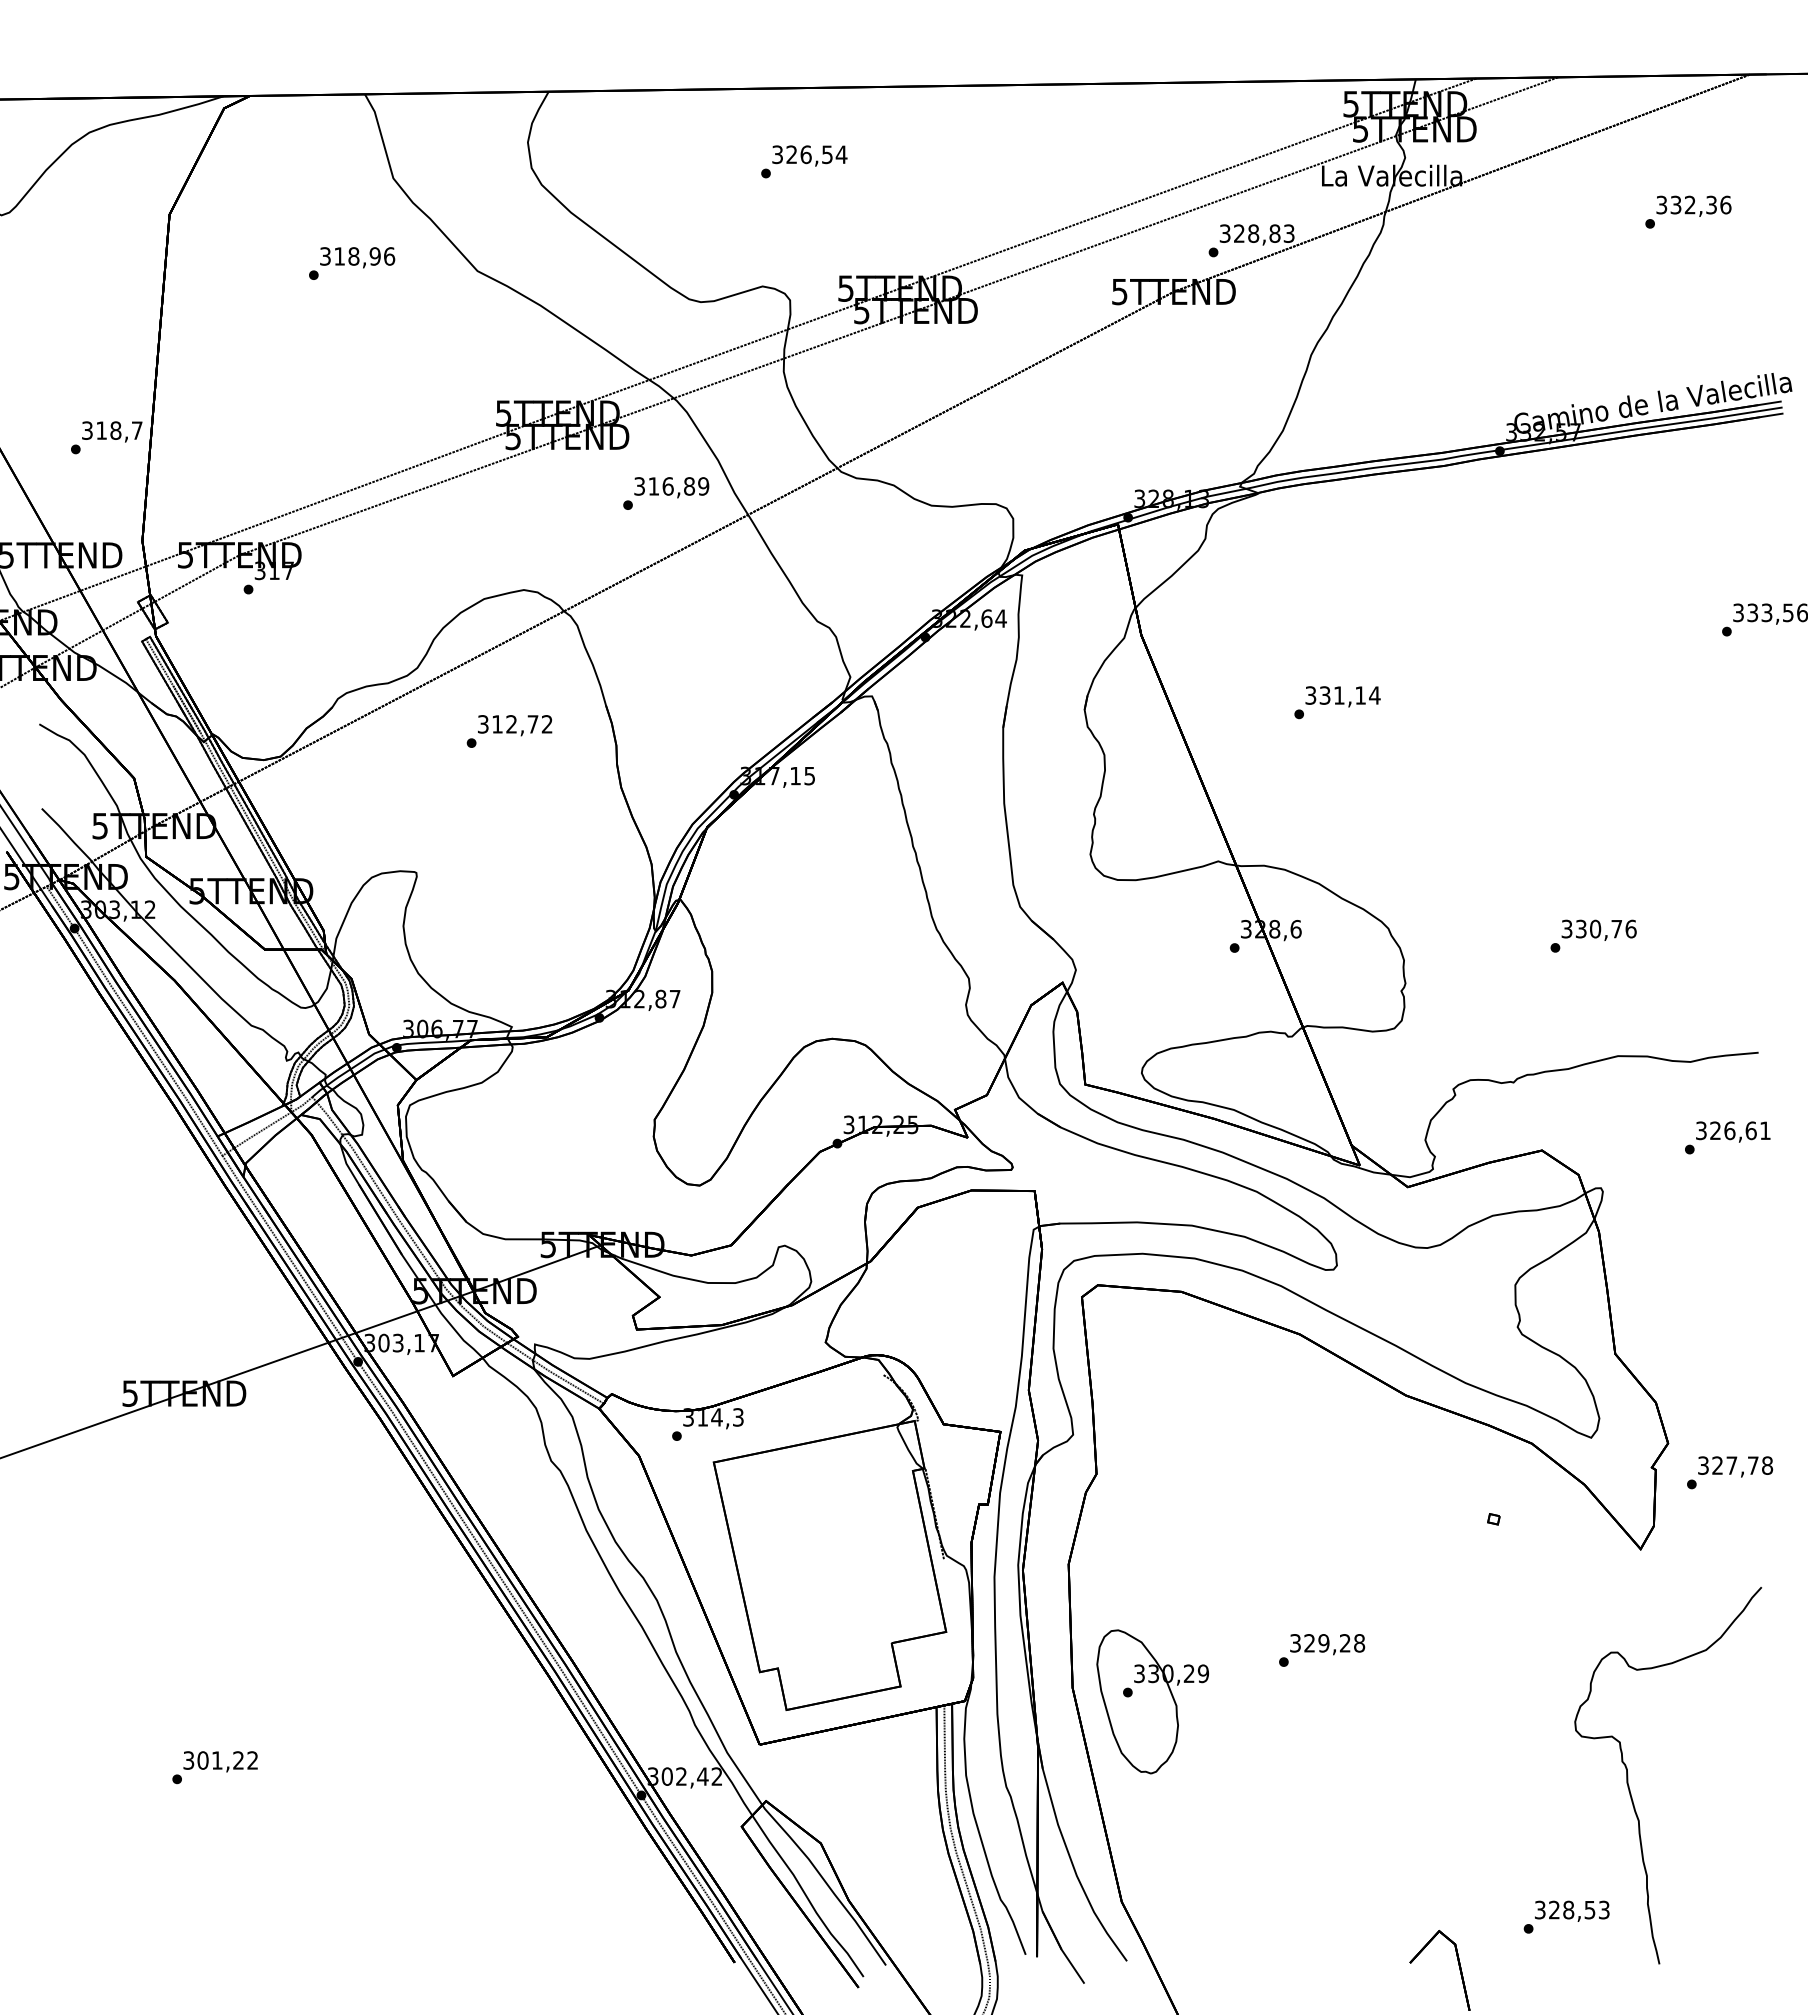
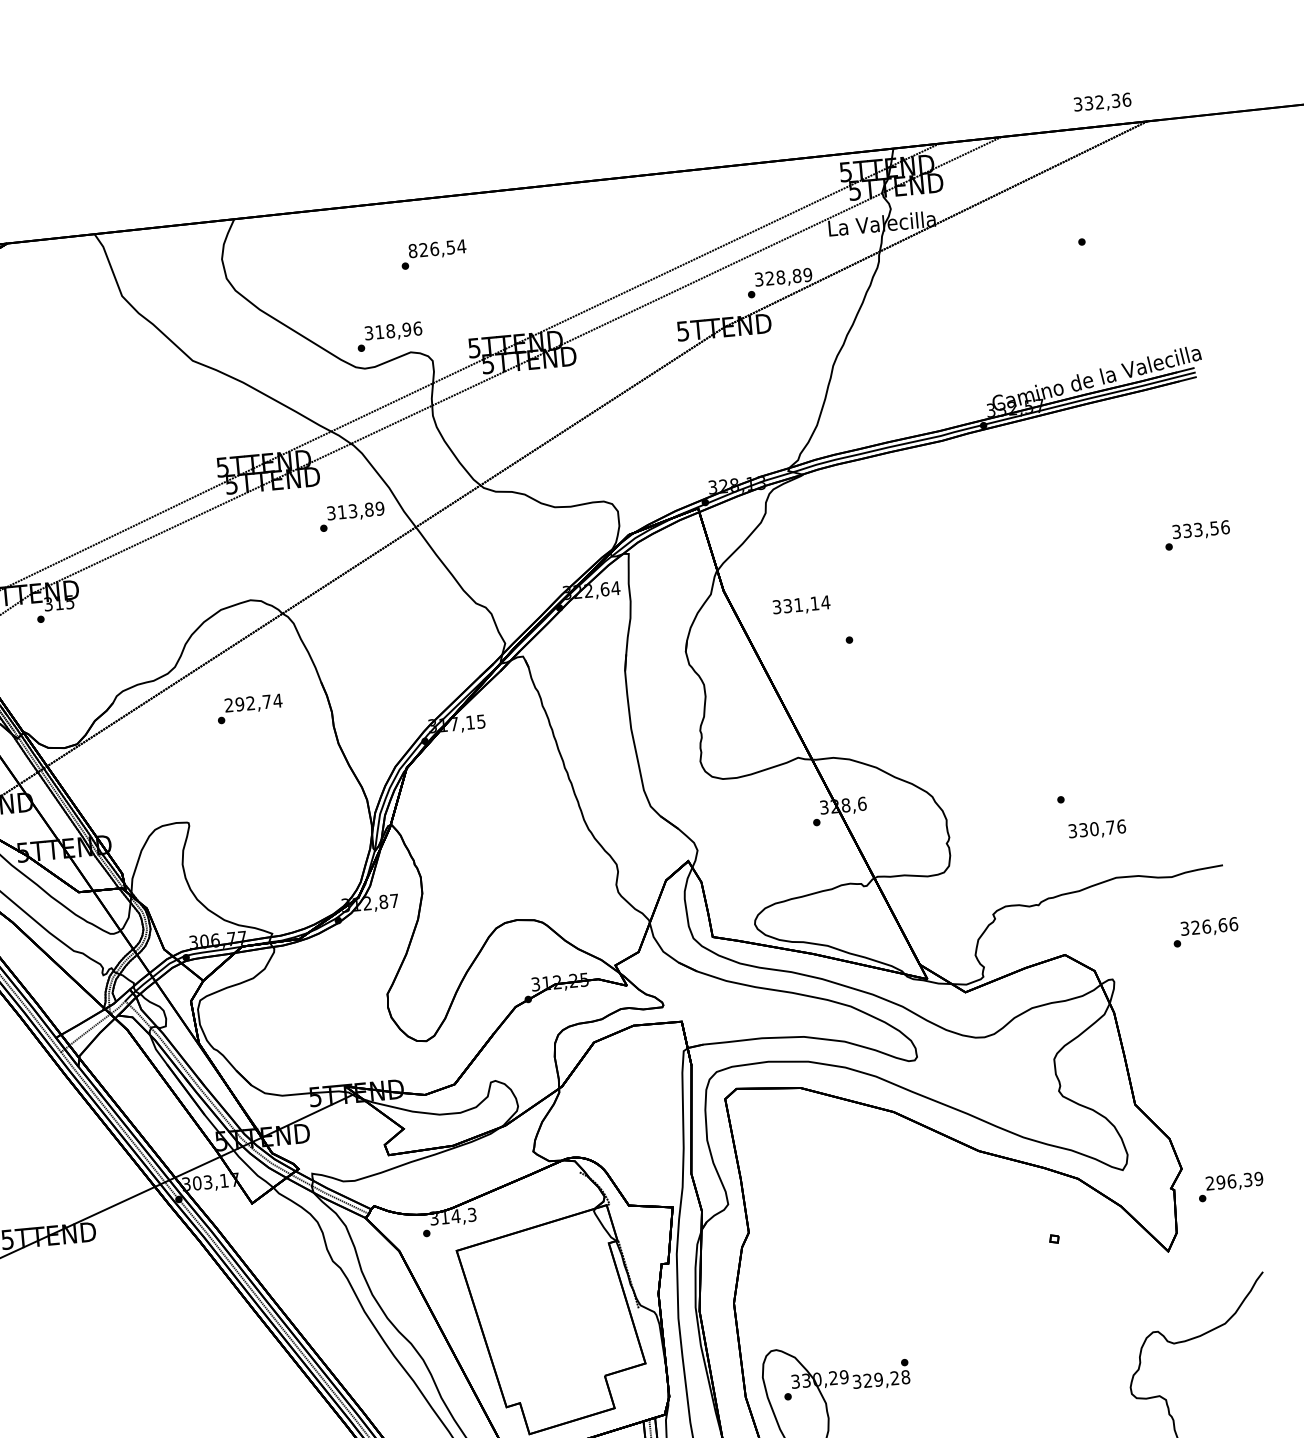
text: (777, 154) -> (412, 250), 326,54 -> 826,54
text: (1693, 205) -> (1102, 102), moved
text: (1288, 233) -> (807, 274), 328,83 -> 328,89
text: (352, 263) -> (390, 336), moved
text: (667, 486) -> (352, 511), 316,89 -> 313,89
text: (288, 570) -> (70, 602), 317 -> 315
text: (1342, 696) -> (801, 605), moved
text: (515, 724) -> (253, 703), 312,72 -> 292,74
text: (1598, 929) -> (1096, 829), moved
text: (1765, 1130) -> (1233, 923), 326,61 -> 326,66
text: (1735, 1465) -> (1234, 1181), 327,78 -> 296,39
text: (1327, 1644) -> (881, 1380), moved

